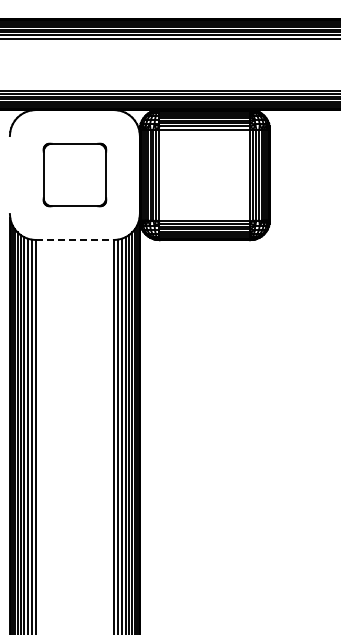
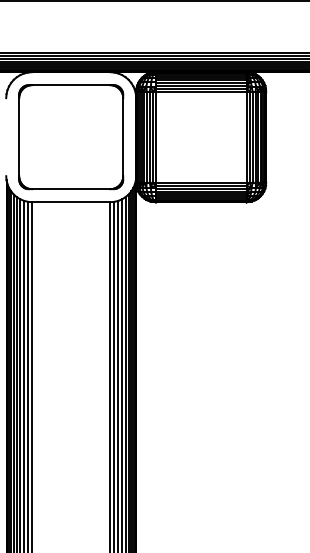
part: (74, 174) -> (70, 136), size x1.67
line: (74, 240) -> (70, 202), dashed -> solid

